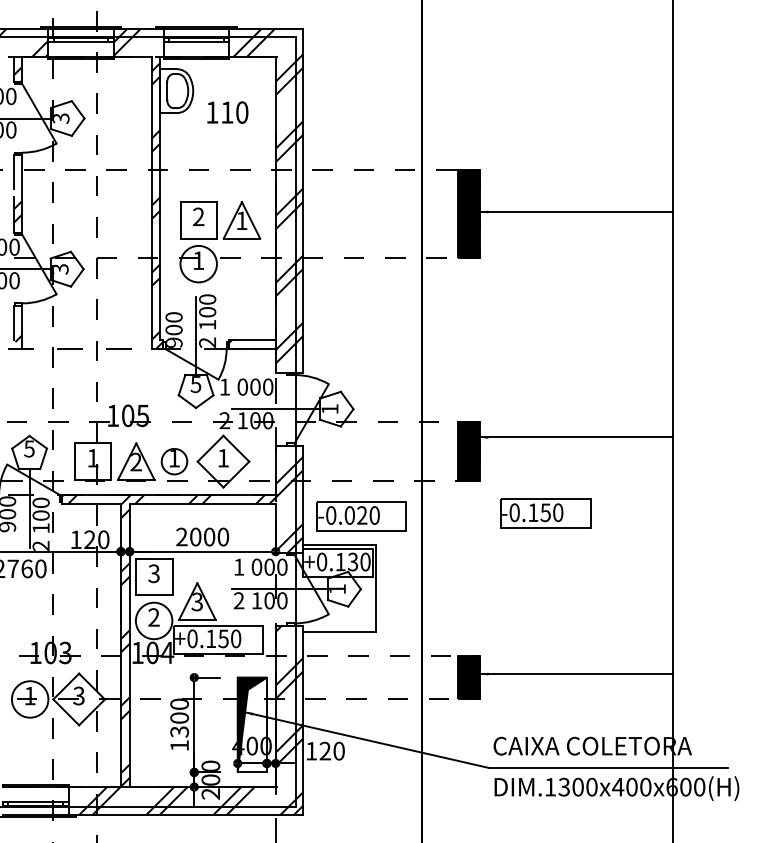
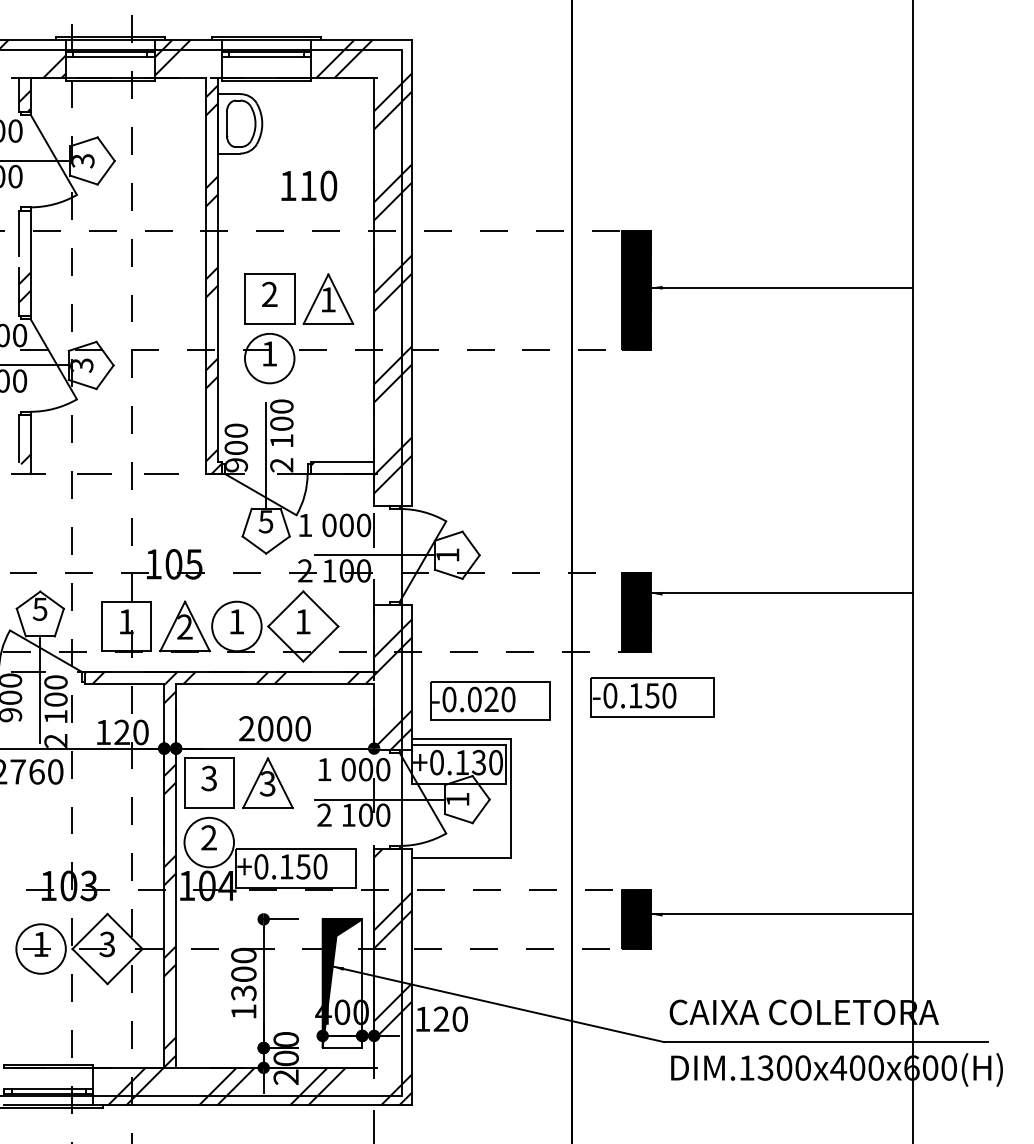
text: (228, 112) -> (309, 185), moved
circle: (174, 461) -> (236, 626), size x1.43
part: (545, 514) -> (652, 697), moved
part: (197, 601) -> (267, 782), moved

